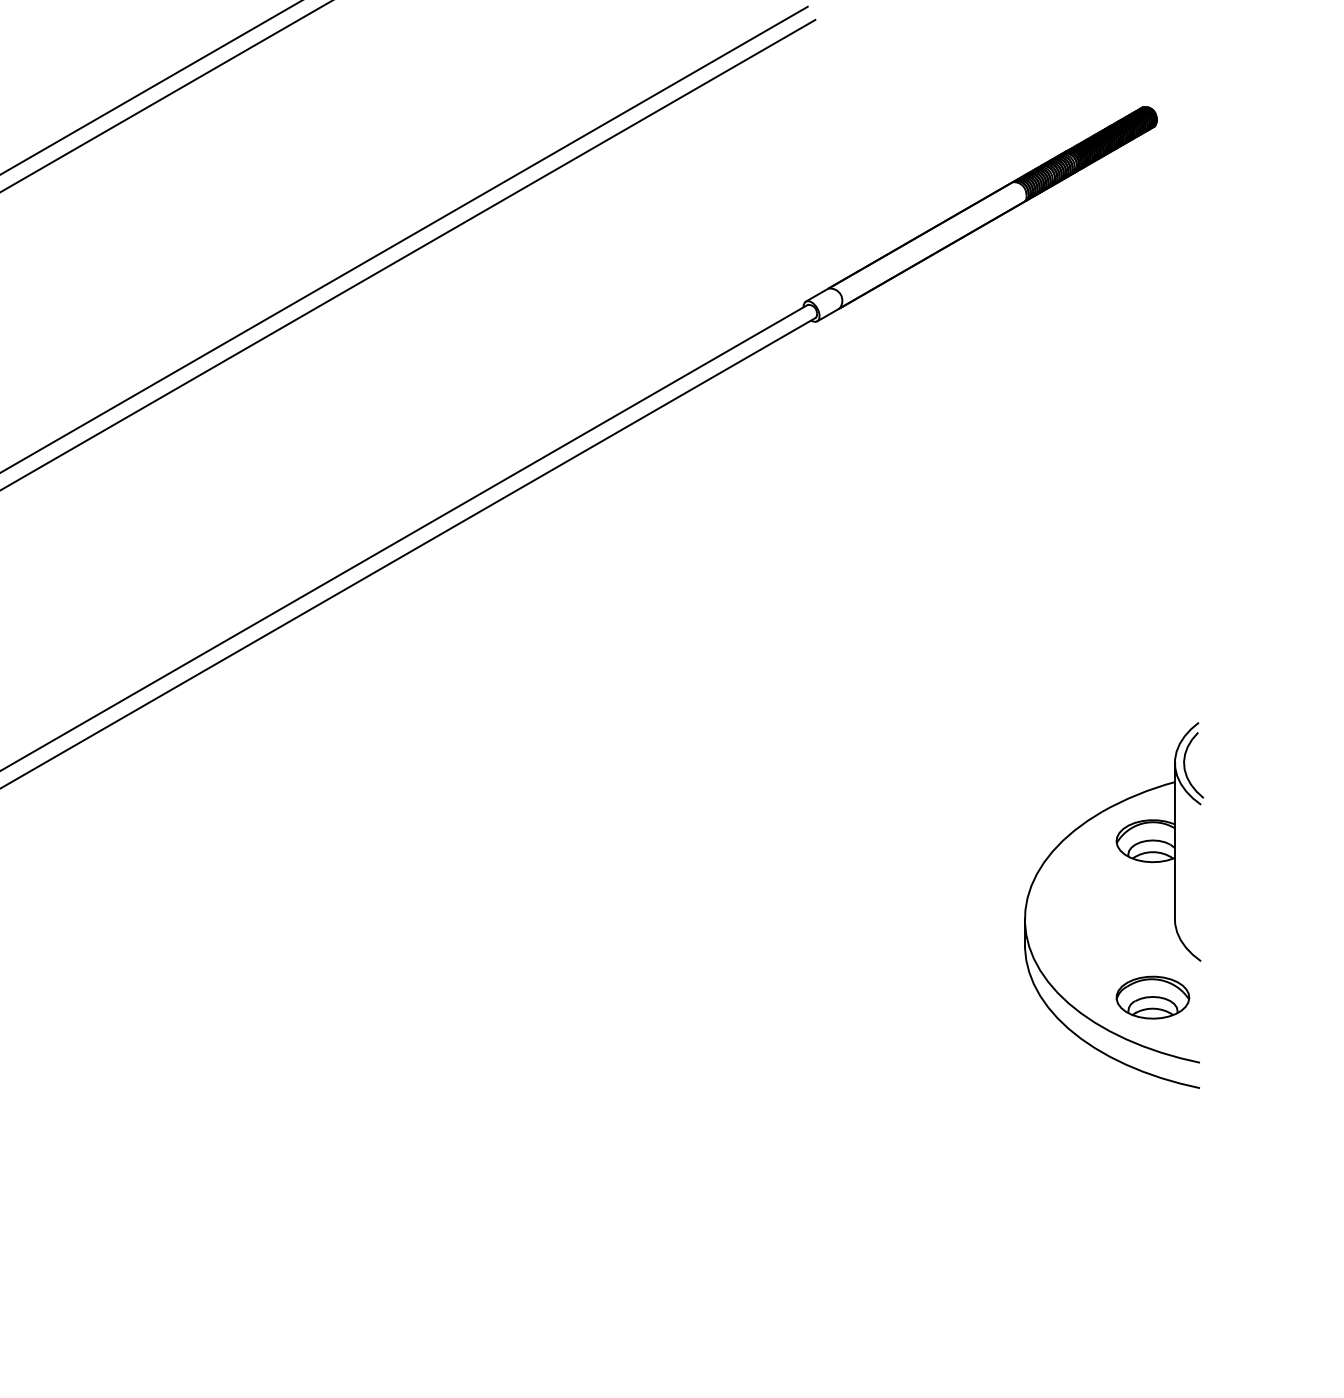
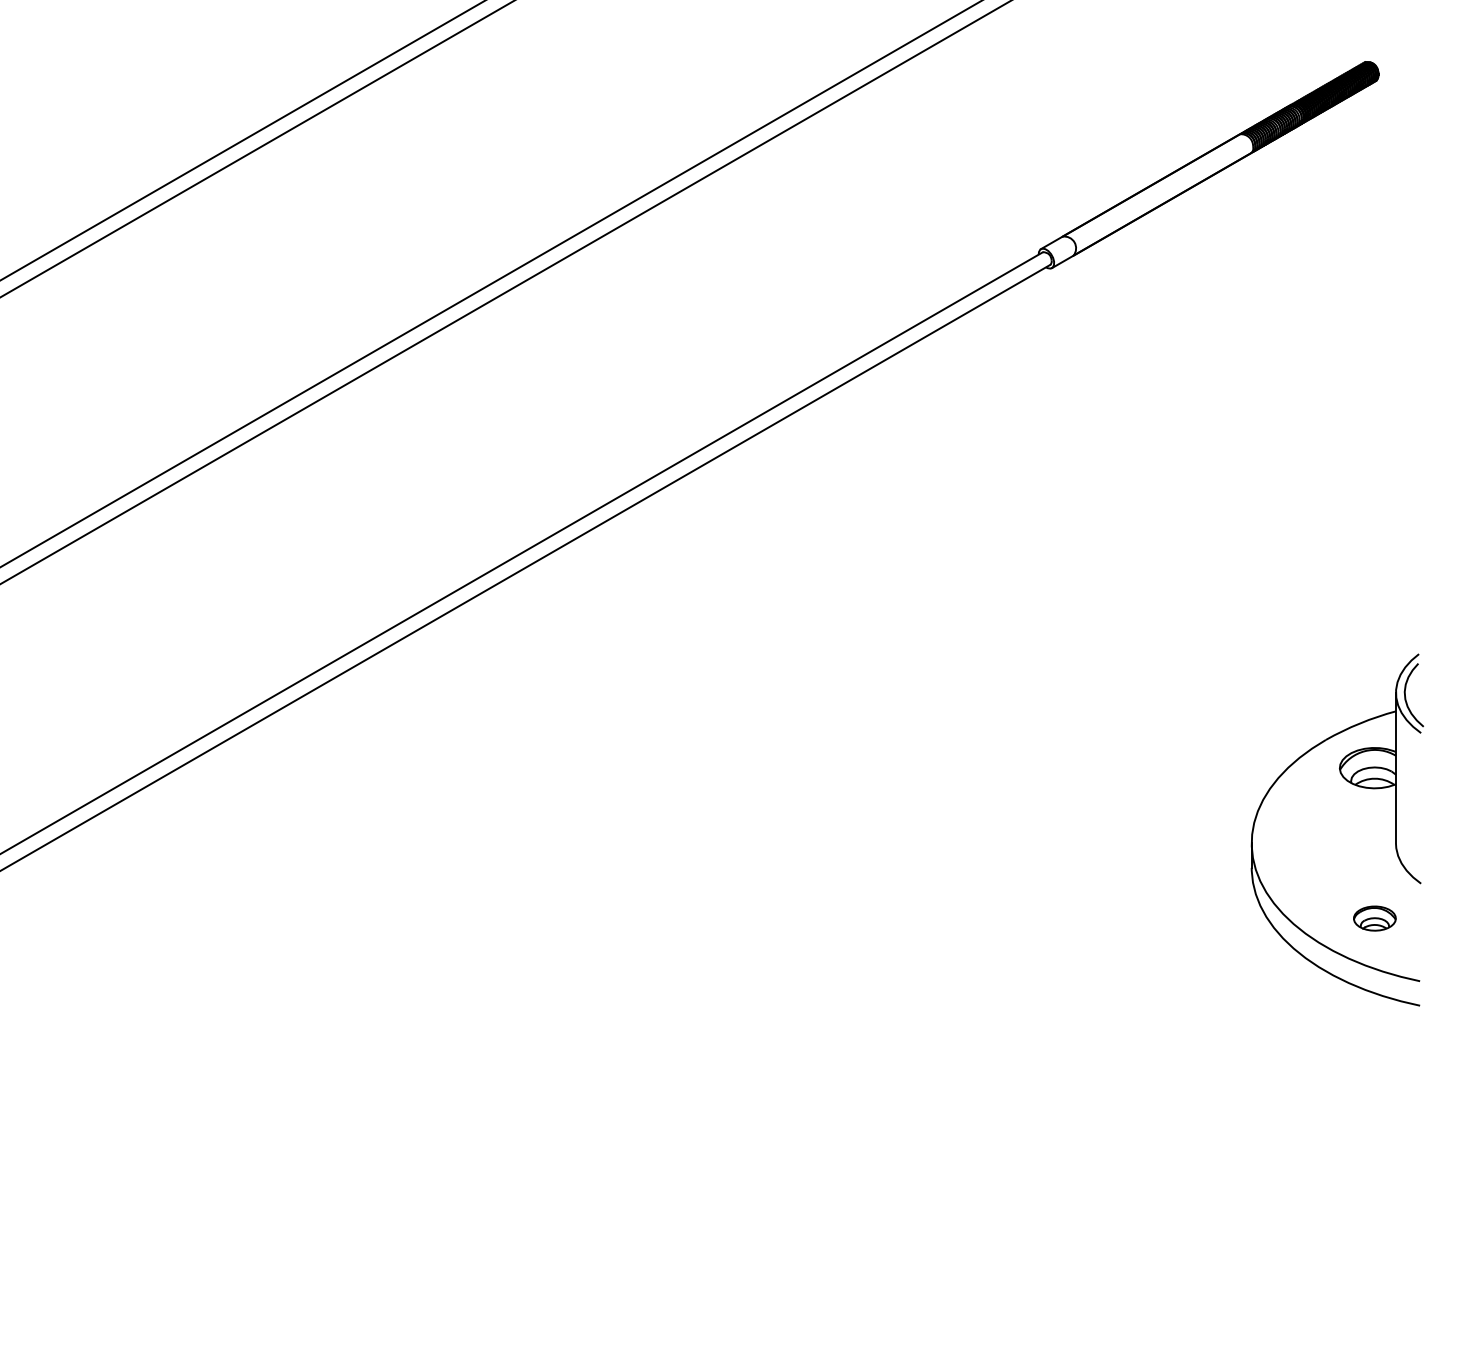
part: (1152, 997) -> (1374, 918), size x0.6

